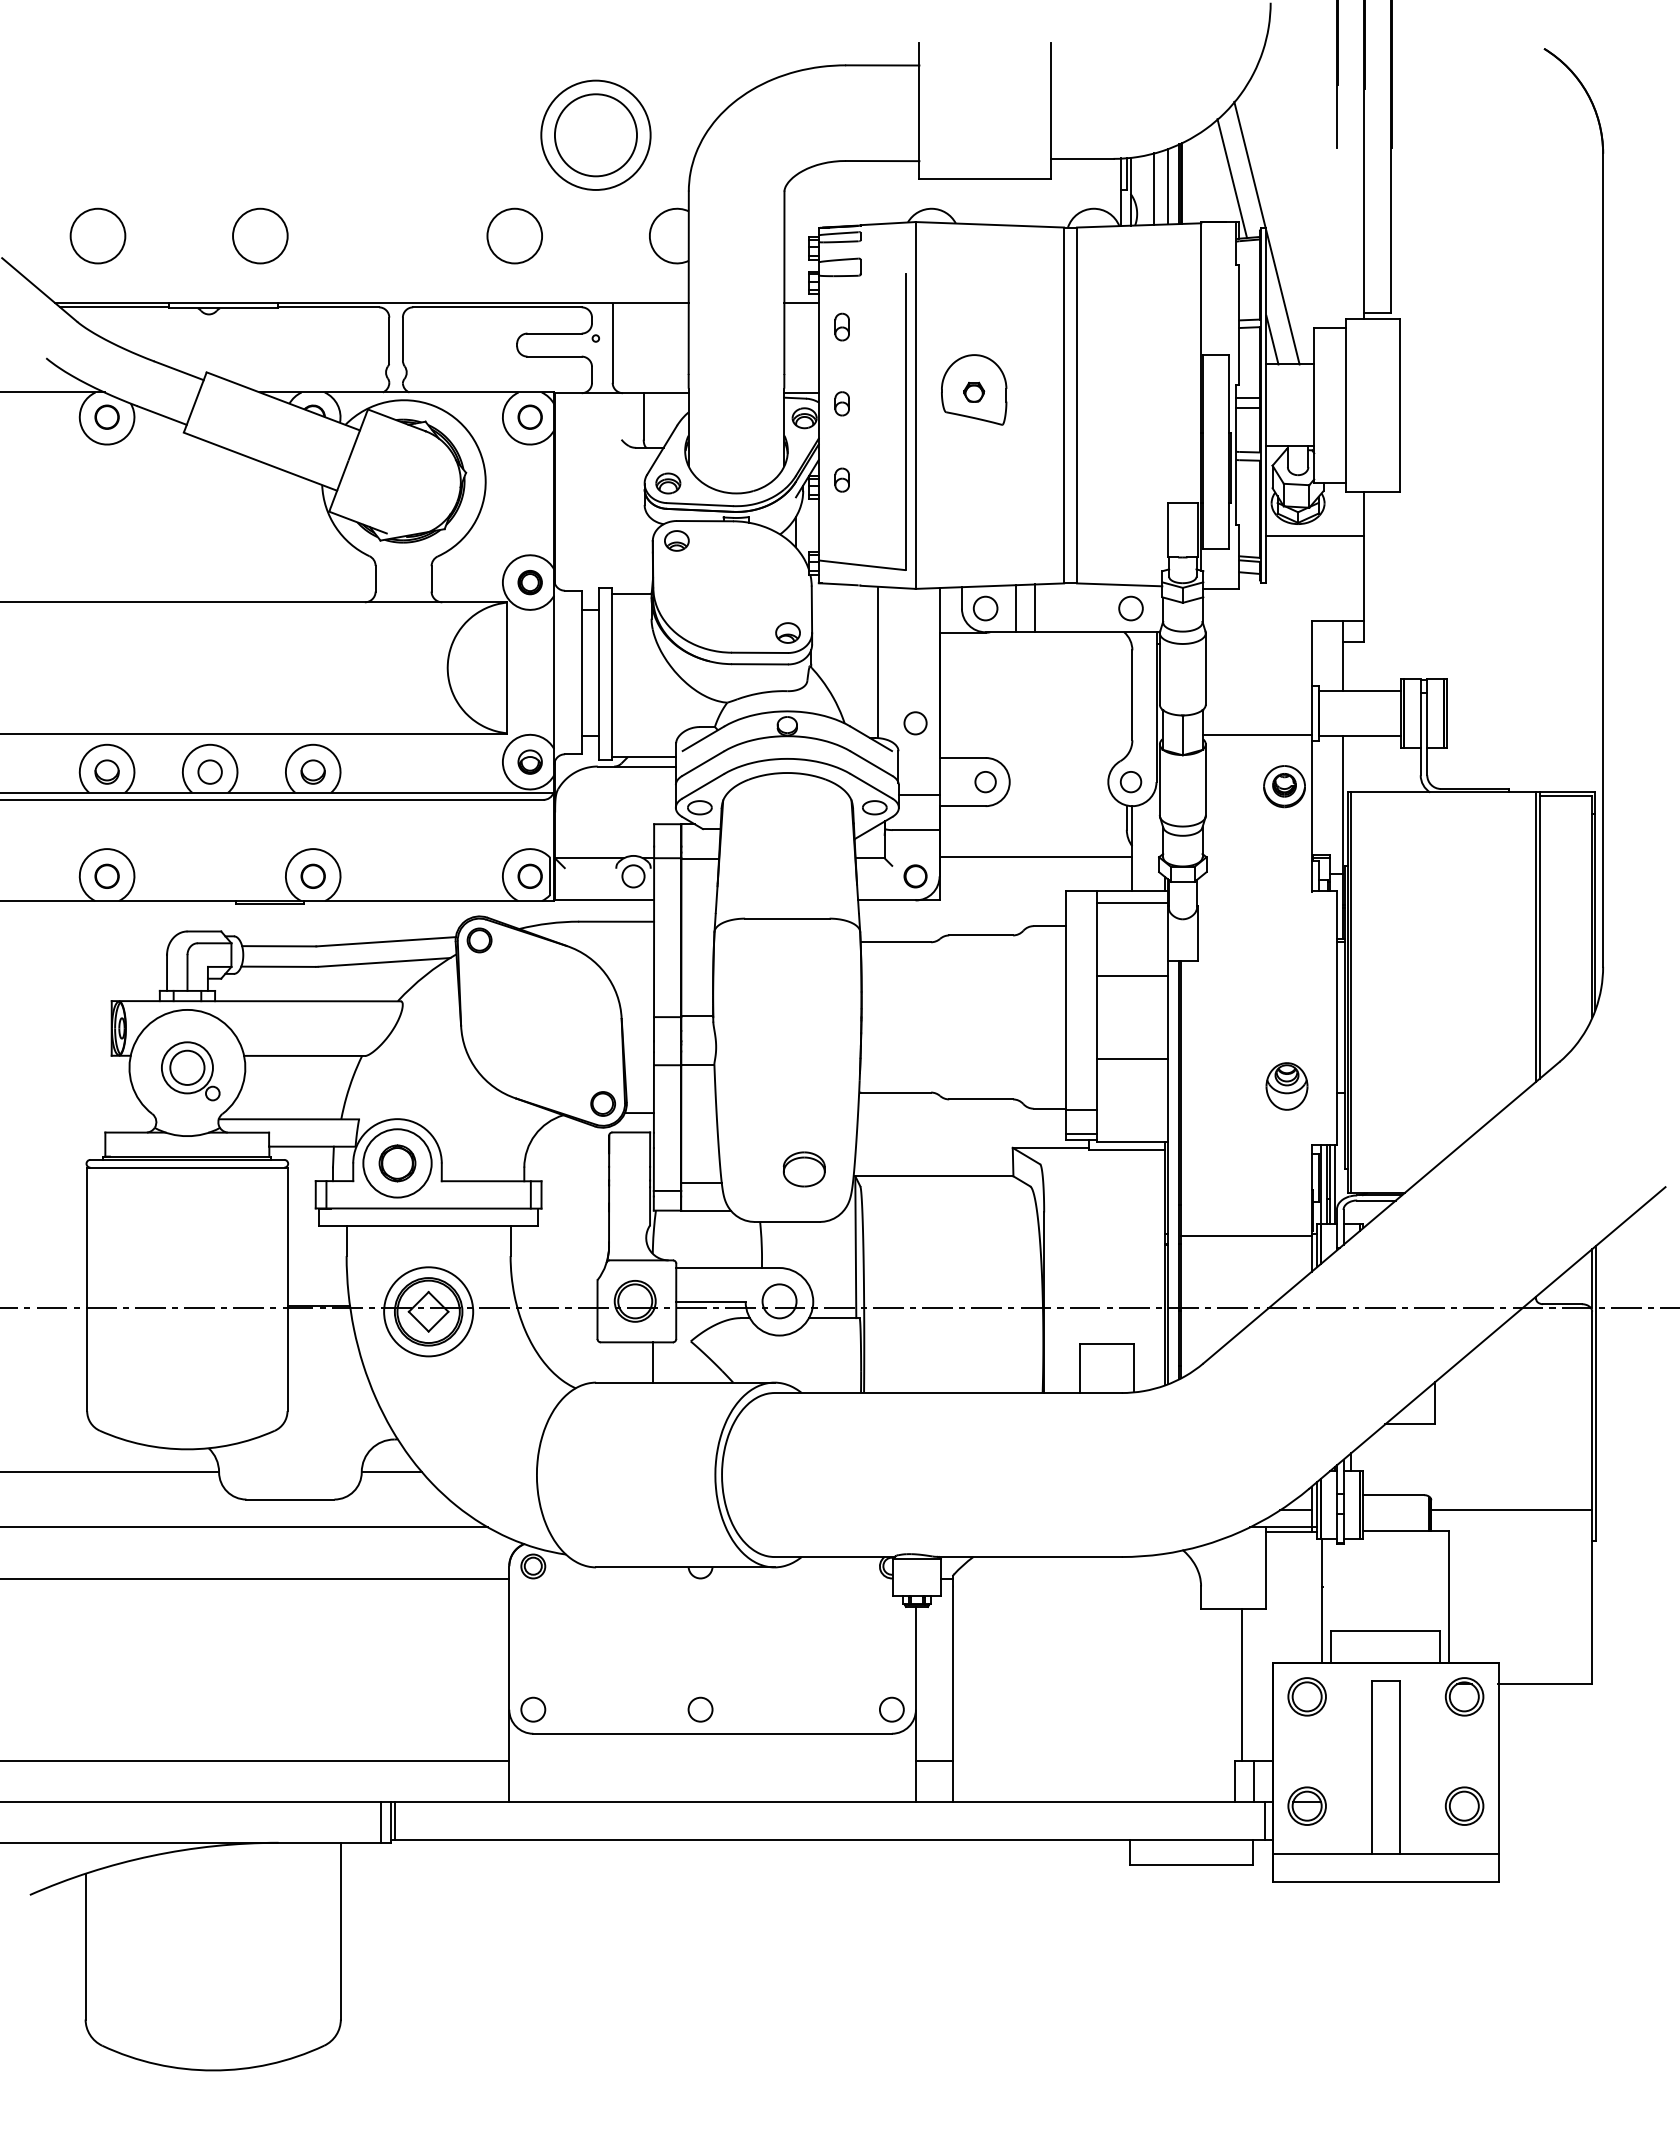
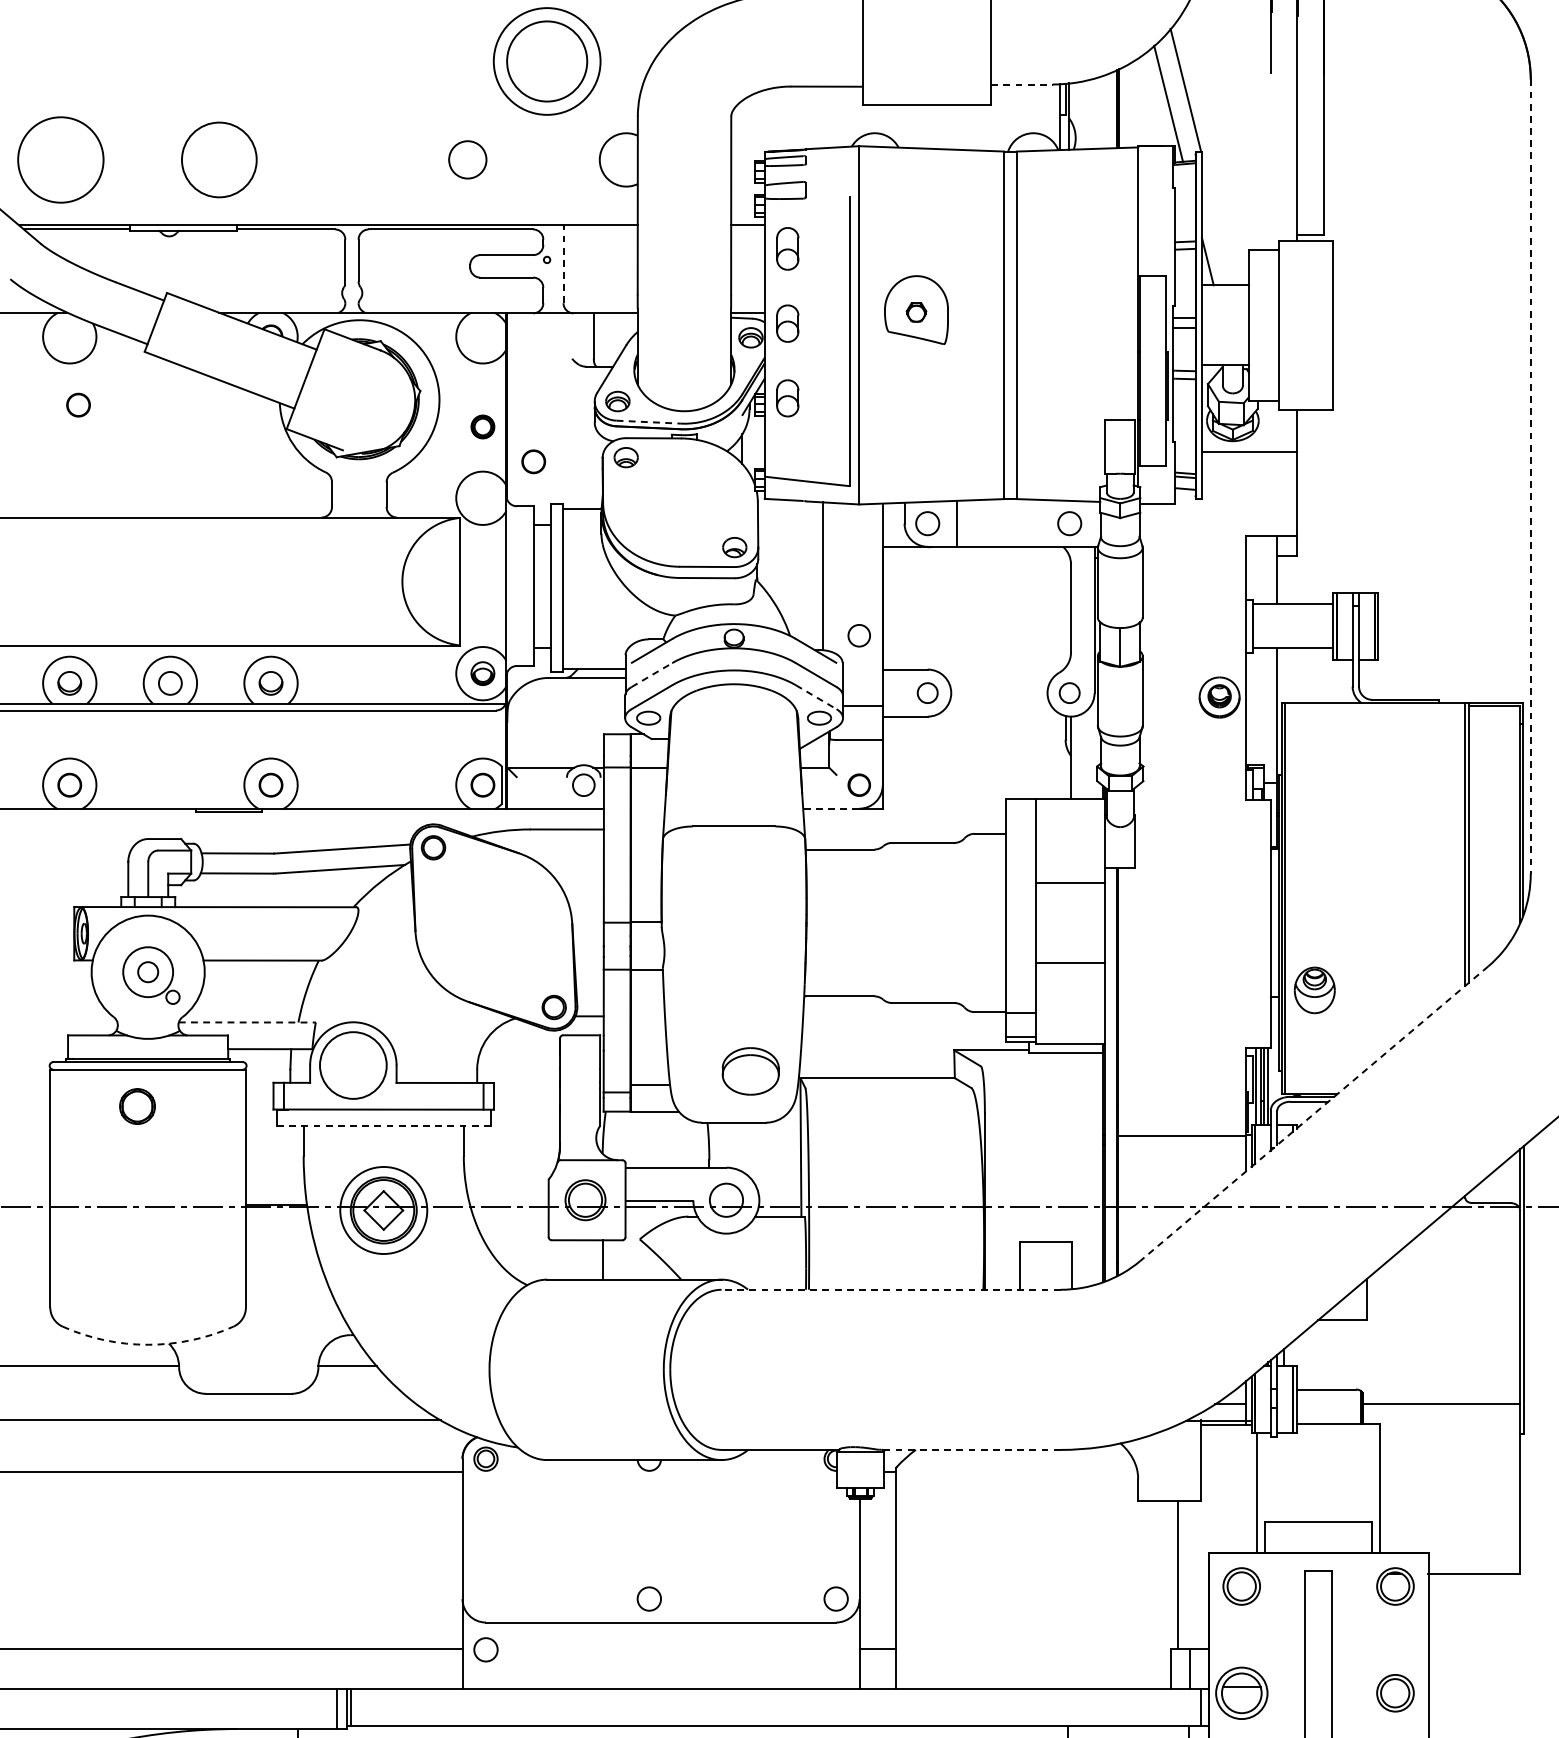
line: (1082, 158) -> (1022, 84), solid -> dashed
line: (1167, 186) -> (1105, 111), removed
line: (1154, 188) -> (1092, 113), removed
circle: (97, 235) -> (60, 159), size x1.6
circle: (260, 235) -> (219, 159), size x1.4
circle: (514, 235) -> (467, 159), size x0.7
line: (1282, 297) -> (1217, 219), removed
part: (841, 326) -> (786, 248), size x1.6
line: (612, 342) -> (563, 263), solid -> dashed
part: (841, 403) -> (786, 323), size x1.6
circle: (106, 416) -> (77, 404), moved
circle: (529, 416) -> (533, 461), moved
part: (841, 479) -> (786, 397), size x1.6
line: (699, 504) -> (648, 422), solid -> dashed
line: (1603, 560) -> (1531, 476), solid -> dashed
part: (529, 582) -> (482, 426), moved
line: (1035, 608) -> (976, 523), removed
line: (1257, 735) -> (1193, 647), removed
line: (703, 763) -> (652, 674), solid -> dashed
line: (871, 786) -> (816, 697), solid -> dashed
line: (1036, 857) -> (977, 766), removed
line: (886, 900) -> (830, 808), solid -> dashed
line: (1131, 903) -> (1070, 811), removed
circle: (187, 1067) -> (148, 971), size x0.6
part: (1286, 1086) -> (1314, 990), moved
line: (289, 1119) -> (247, 1022), solid -> dashed
part: (397, 1163) -> (137, 1106), moved
part: (803, 1169) -> (749, 1071), size x1.4
line: (1381, 1213) -> (1314, 1114), solid -> dashed
line: (428, 1225) -> (383, 1126), solid -> dashed
line: (948, 1393) -> (891, 1290), solid -> dashed
arc: (187, 1449) -> (148, 1344), solid -> dashed
line: (1029, 1557) -> (970, 1450), solid -> dashed
circle: (533, 1709) -> (486, 1649), moved
part: (1306, 1805) -> (1241, 1692), size x1.4

